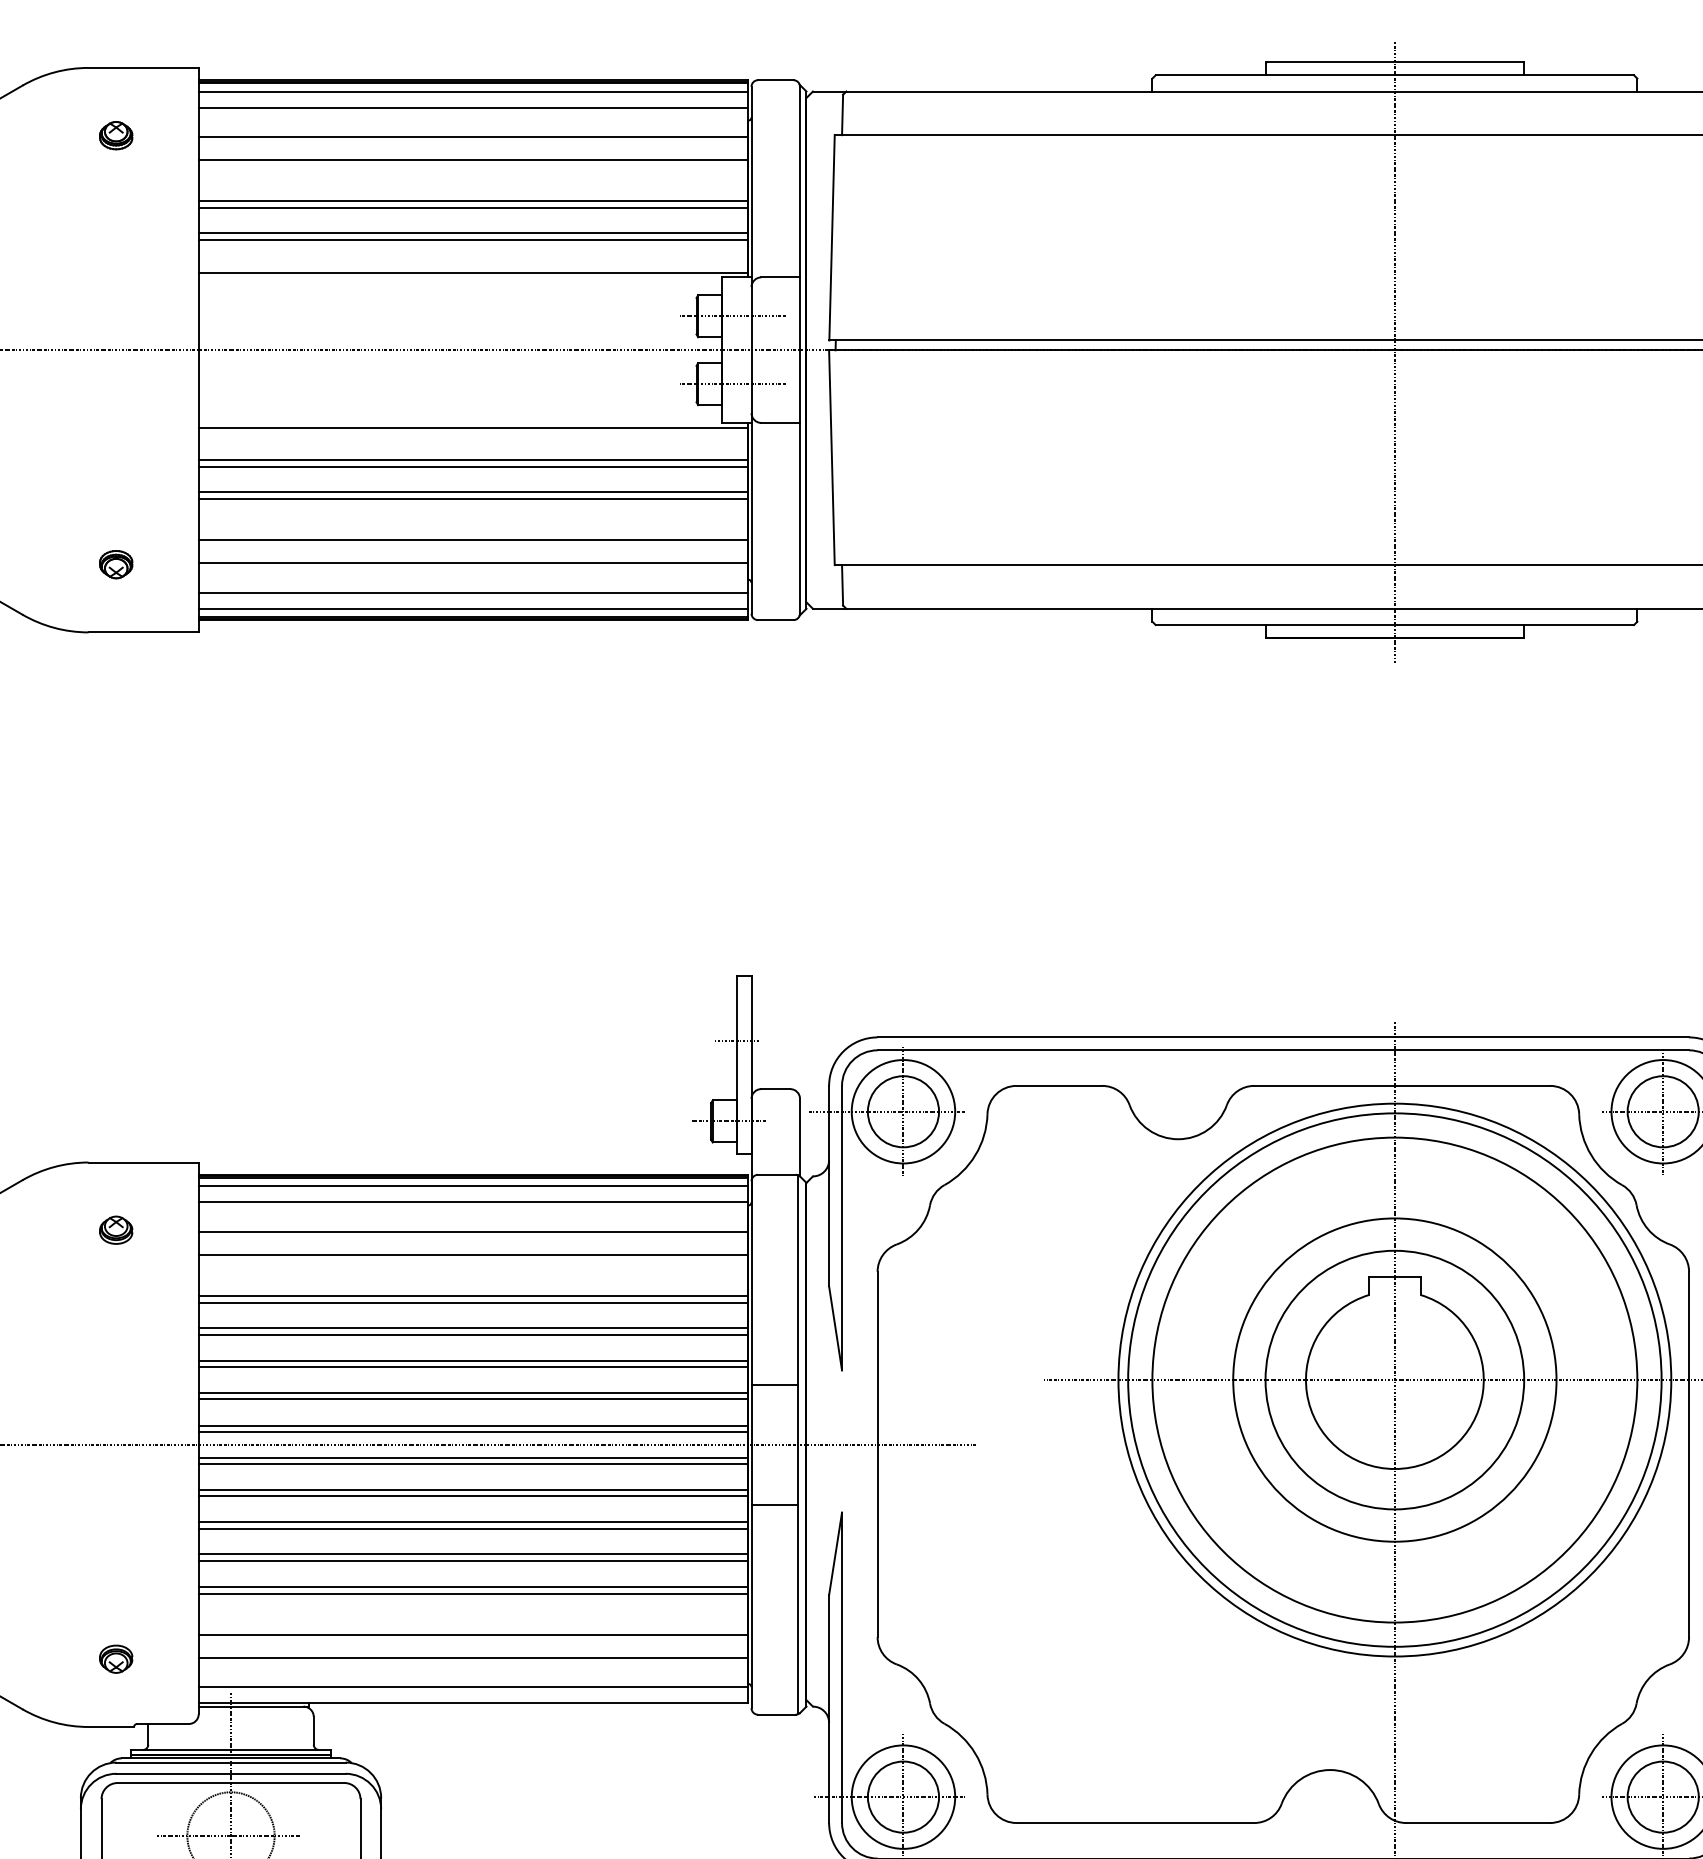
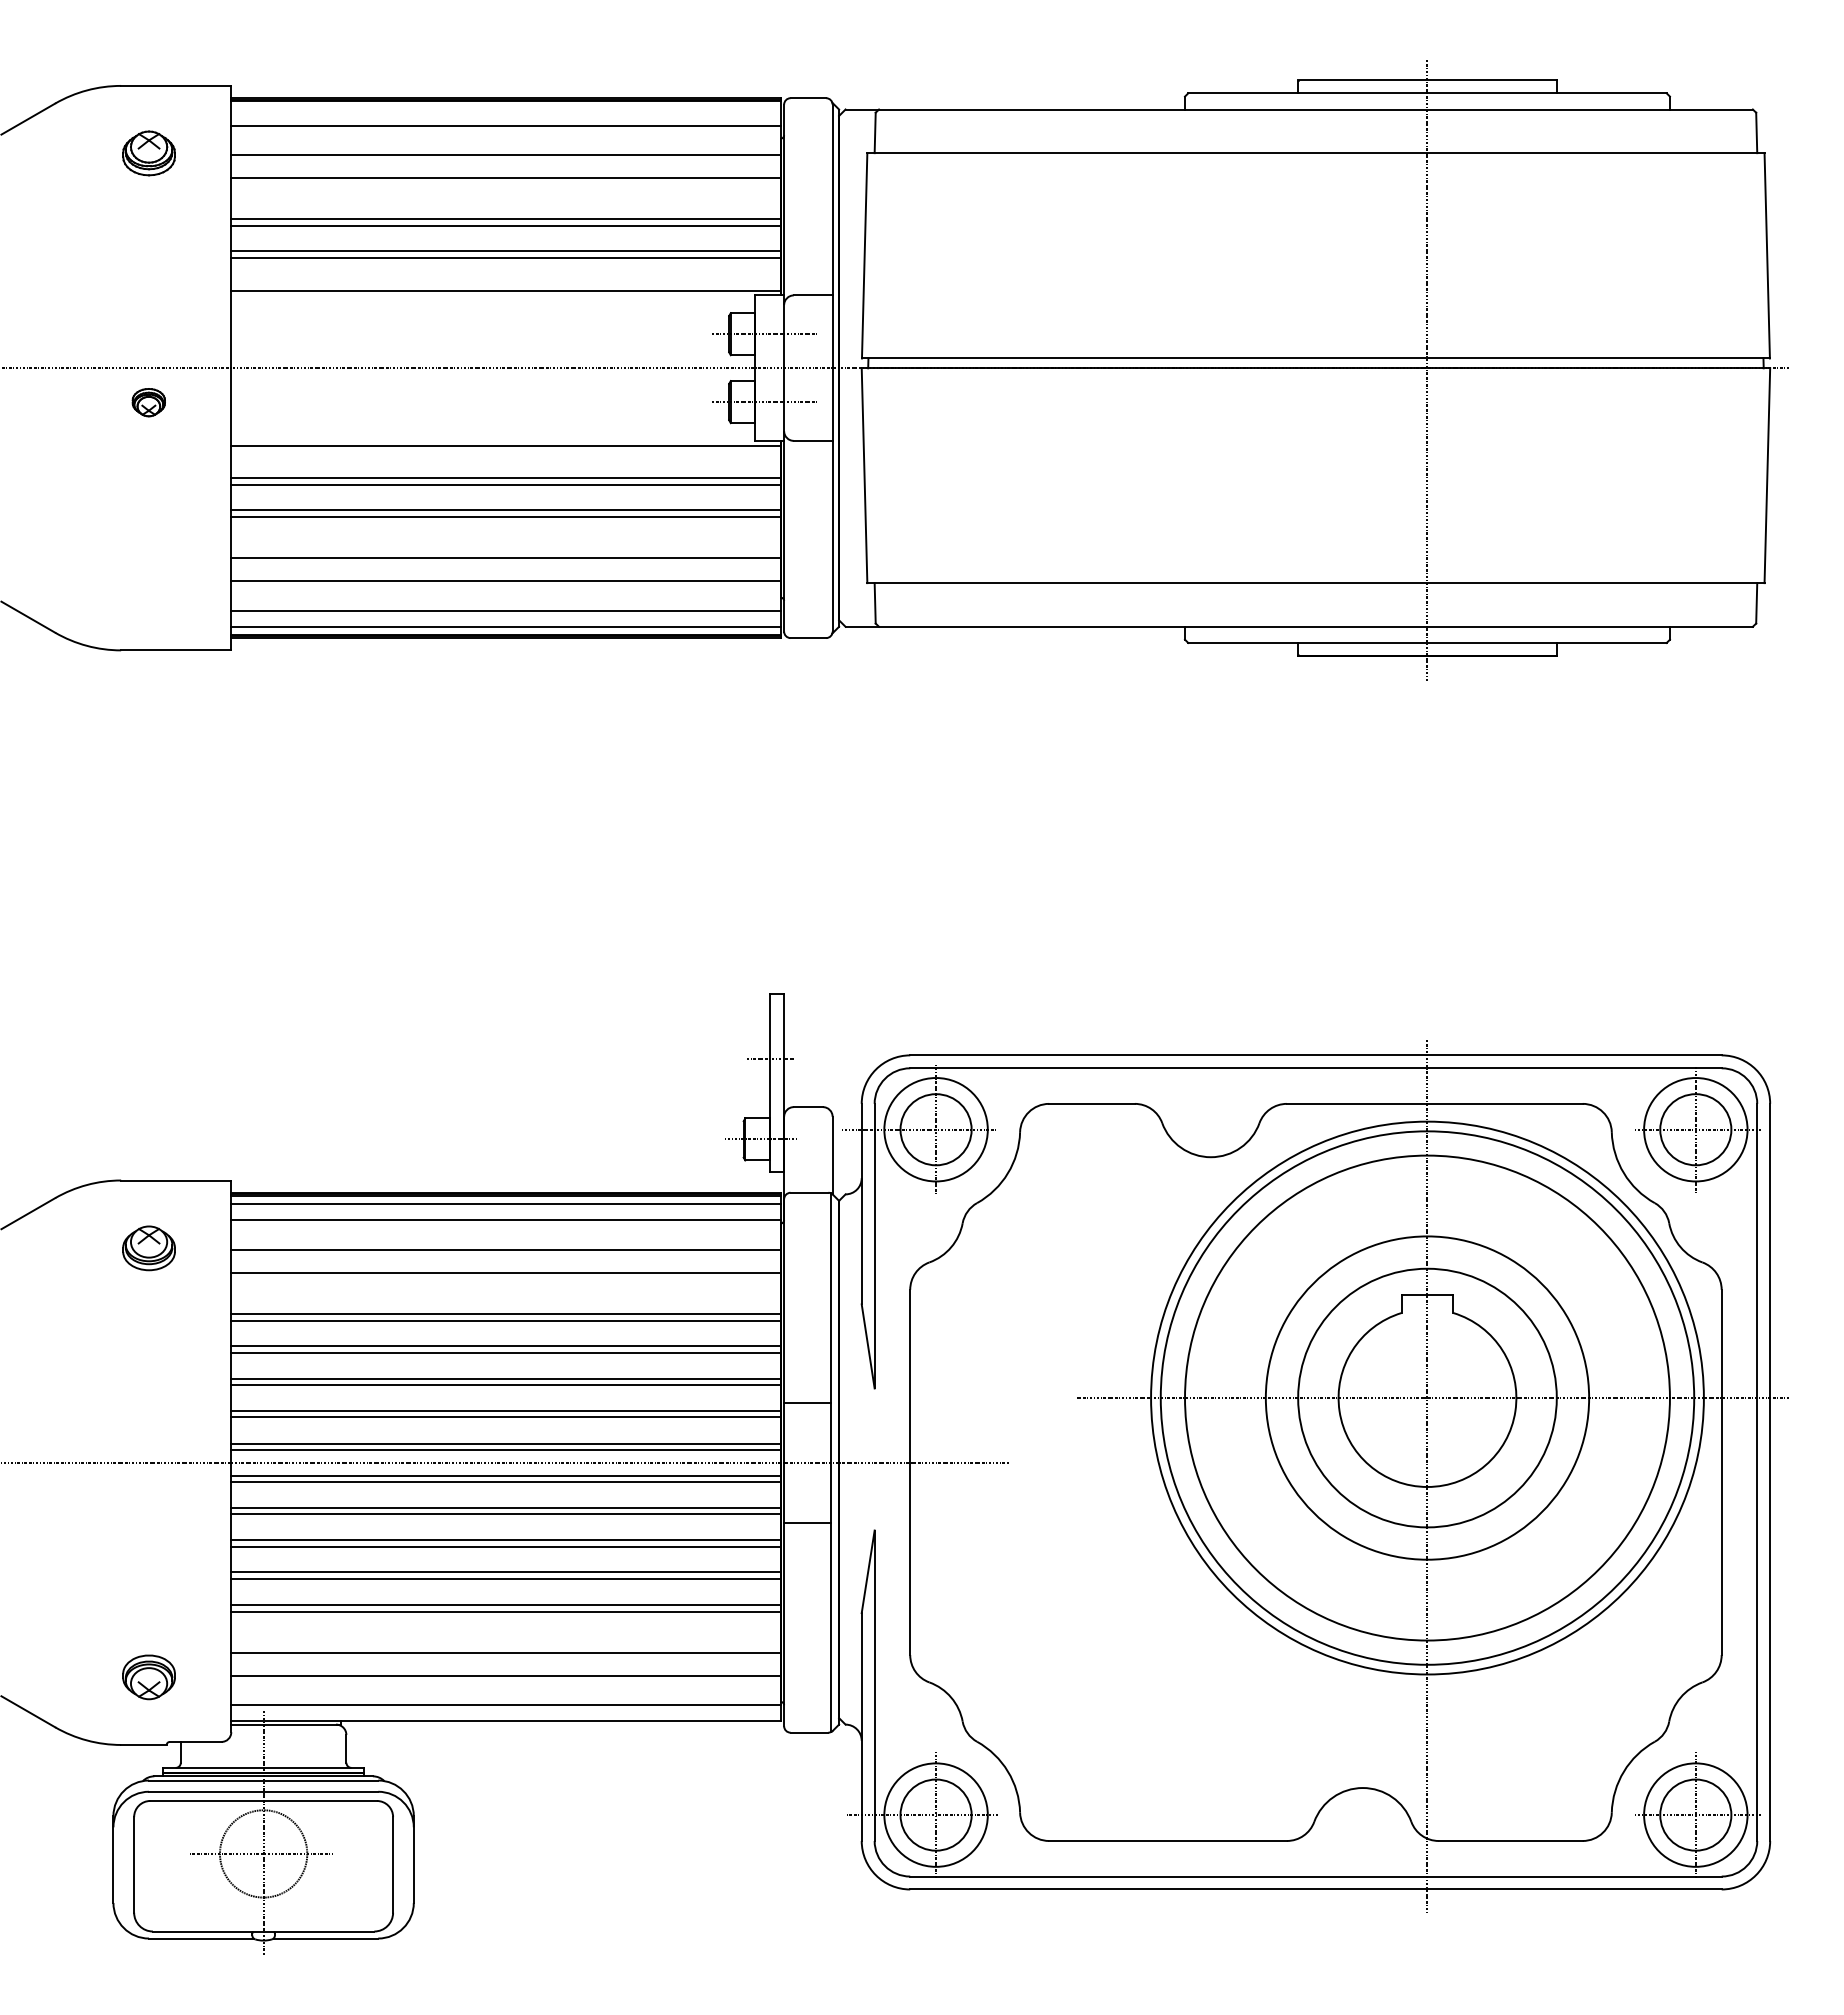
line: (472, 91) -> (505, 109), removed
part: (115, 135) -> (148, 153), size x1.6
part: (115, 564) -> (148, 402), moved
part: (115, 1229) -> (148, 1247), size x1.6
part: (115, 1658) -> (148, 1676), size x1.6

